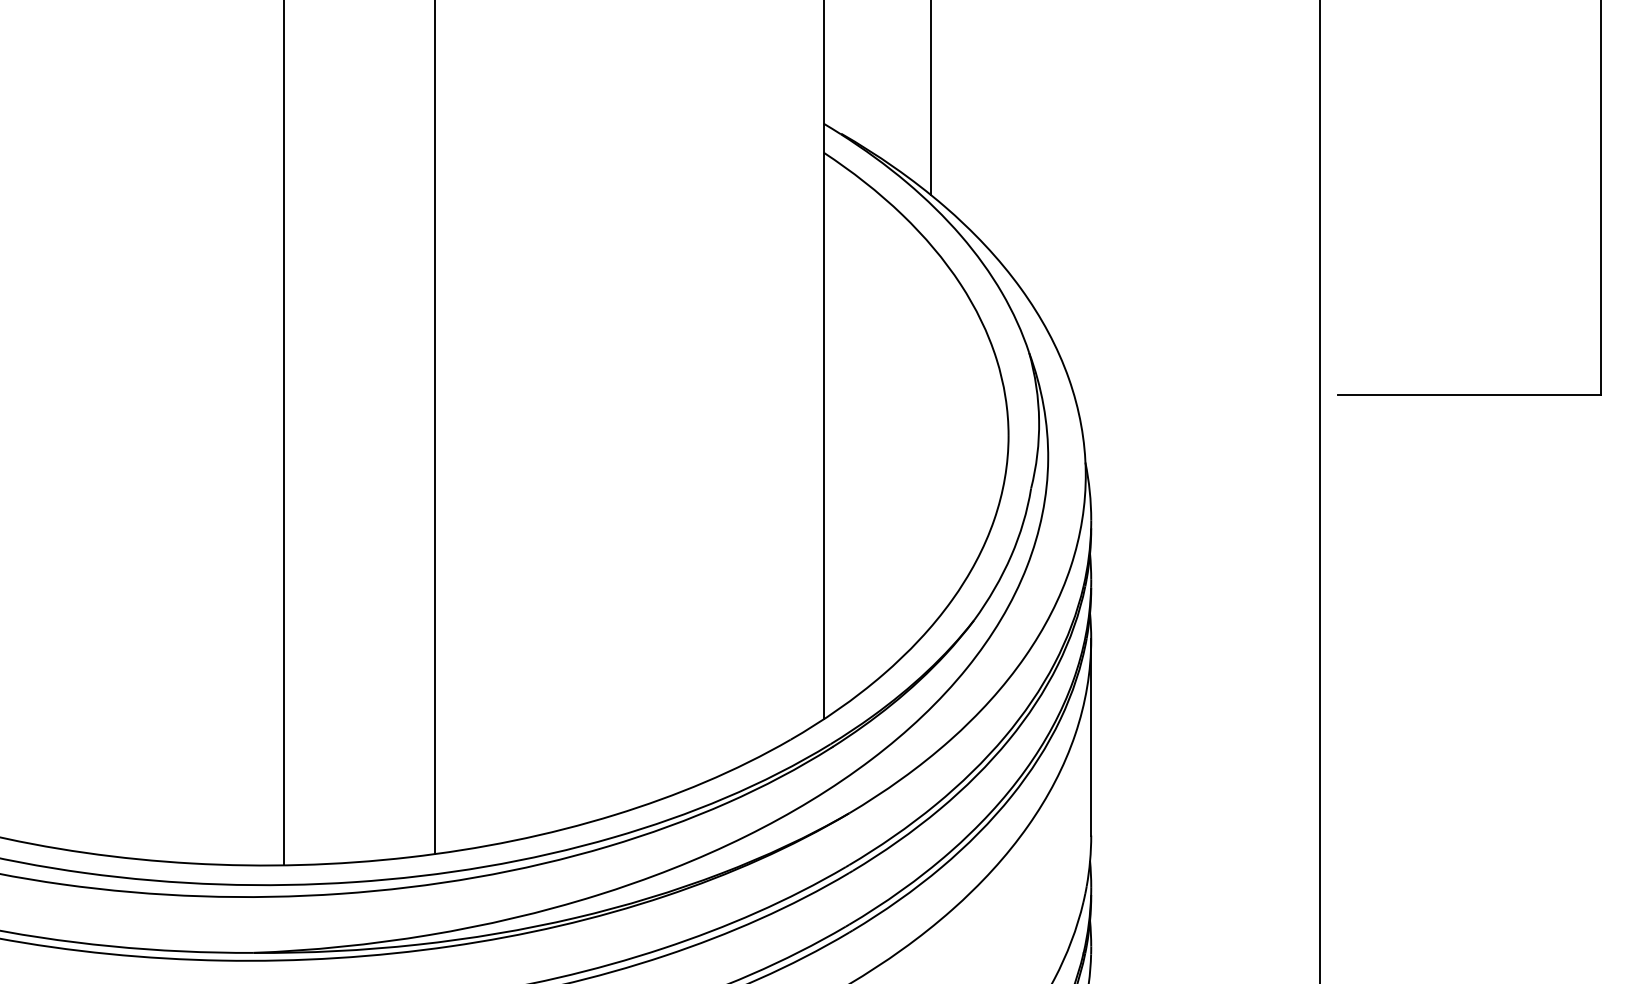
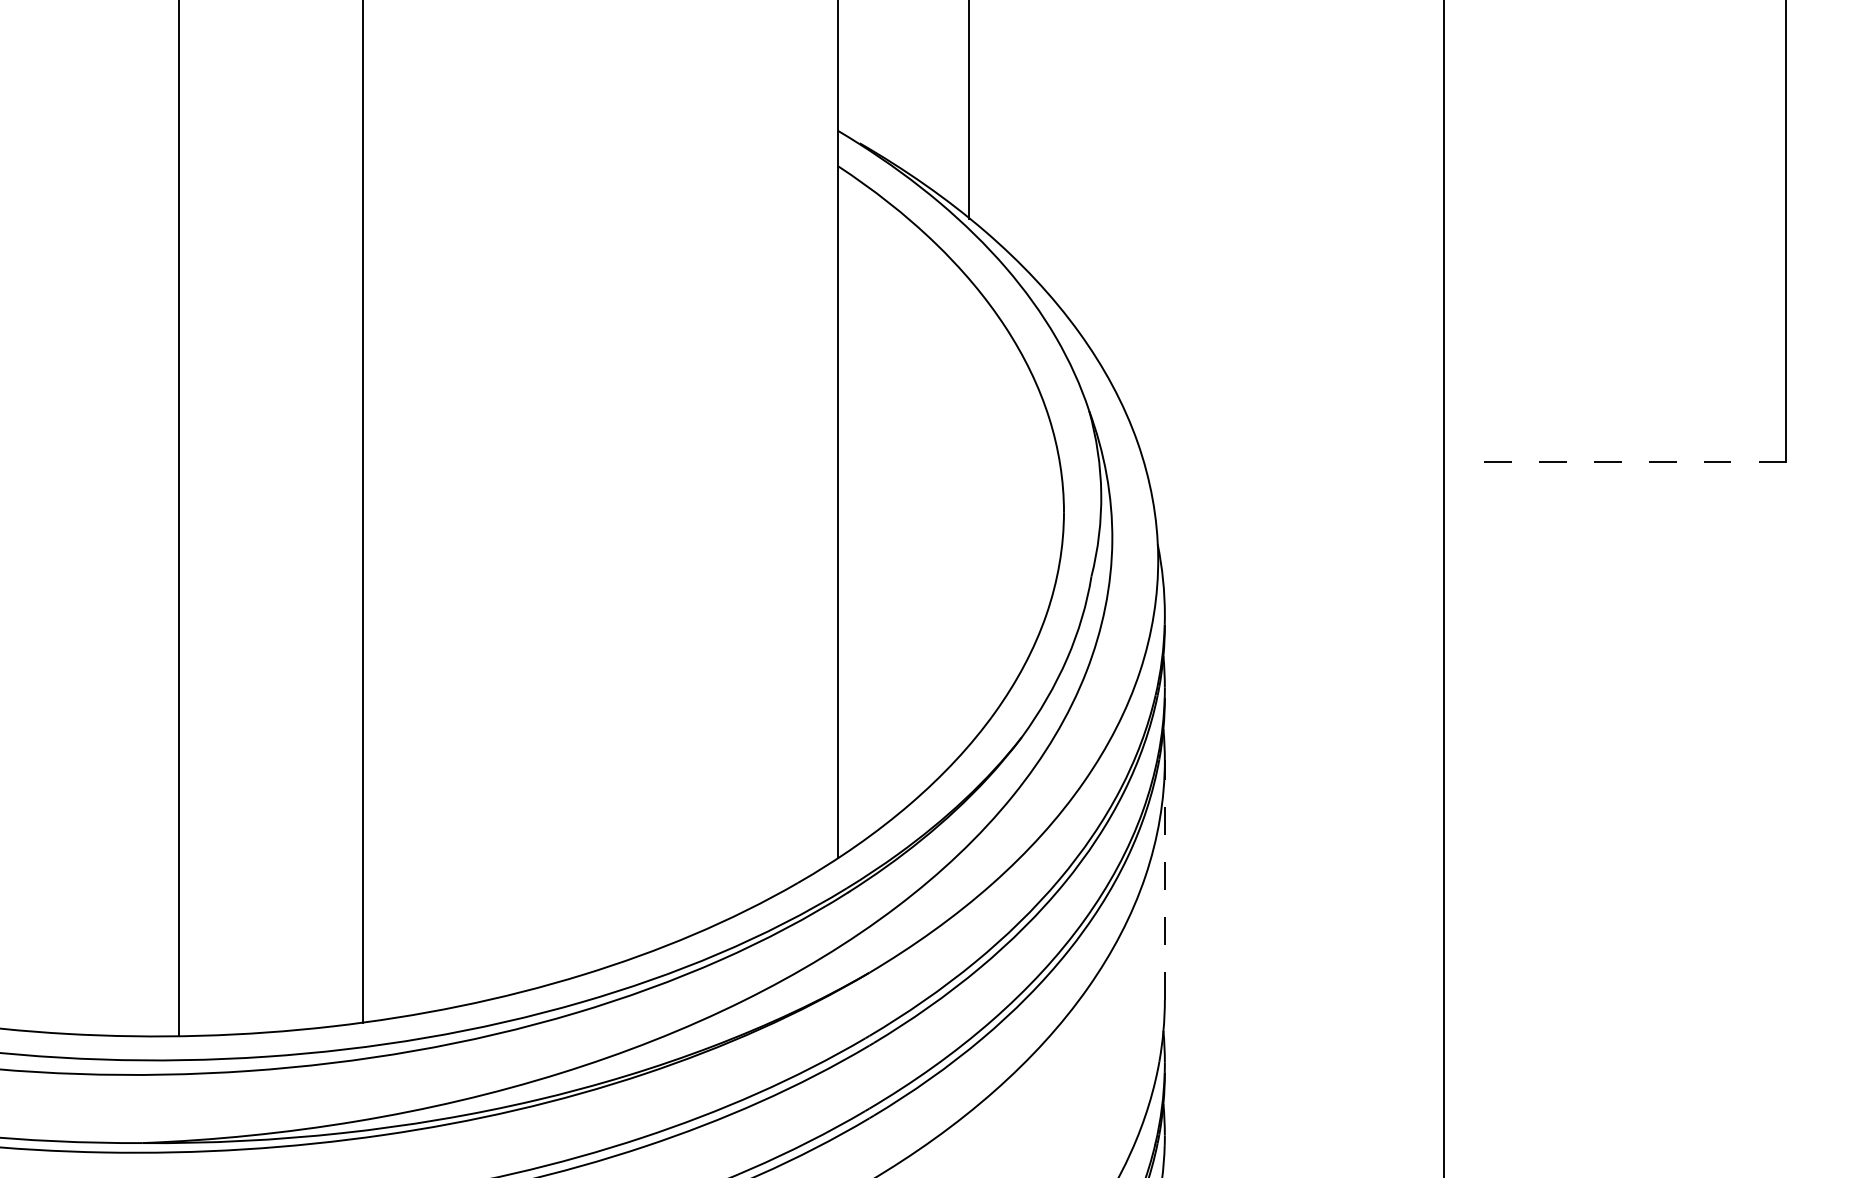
line: (1468, 394) -> (1625, 461), solid -> dashed
line: (1091, 736) -> (1165, 878), solid -> dashed

